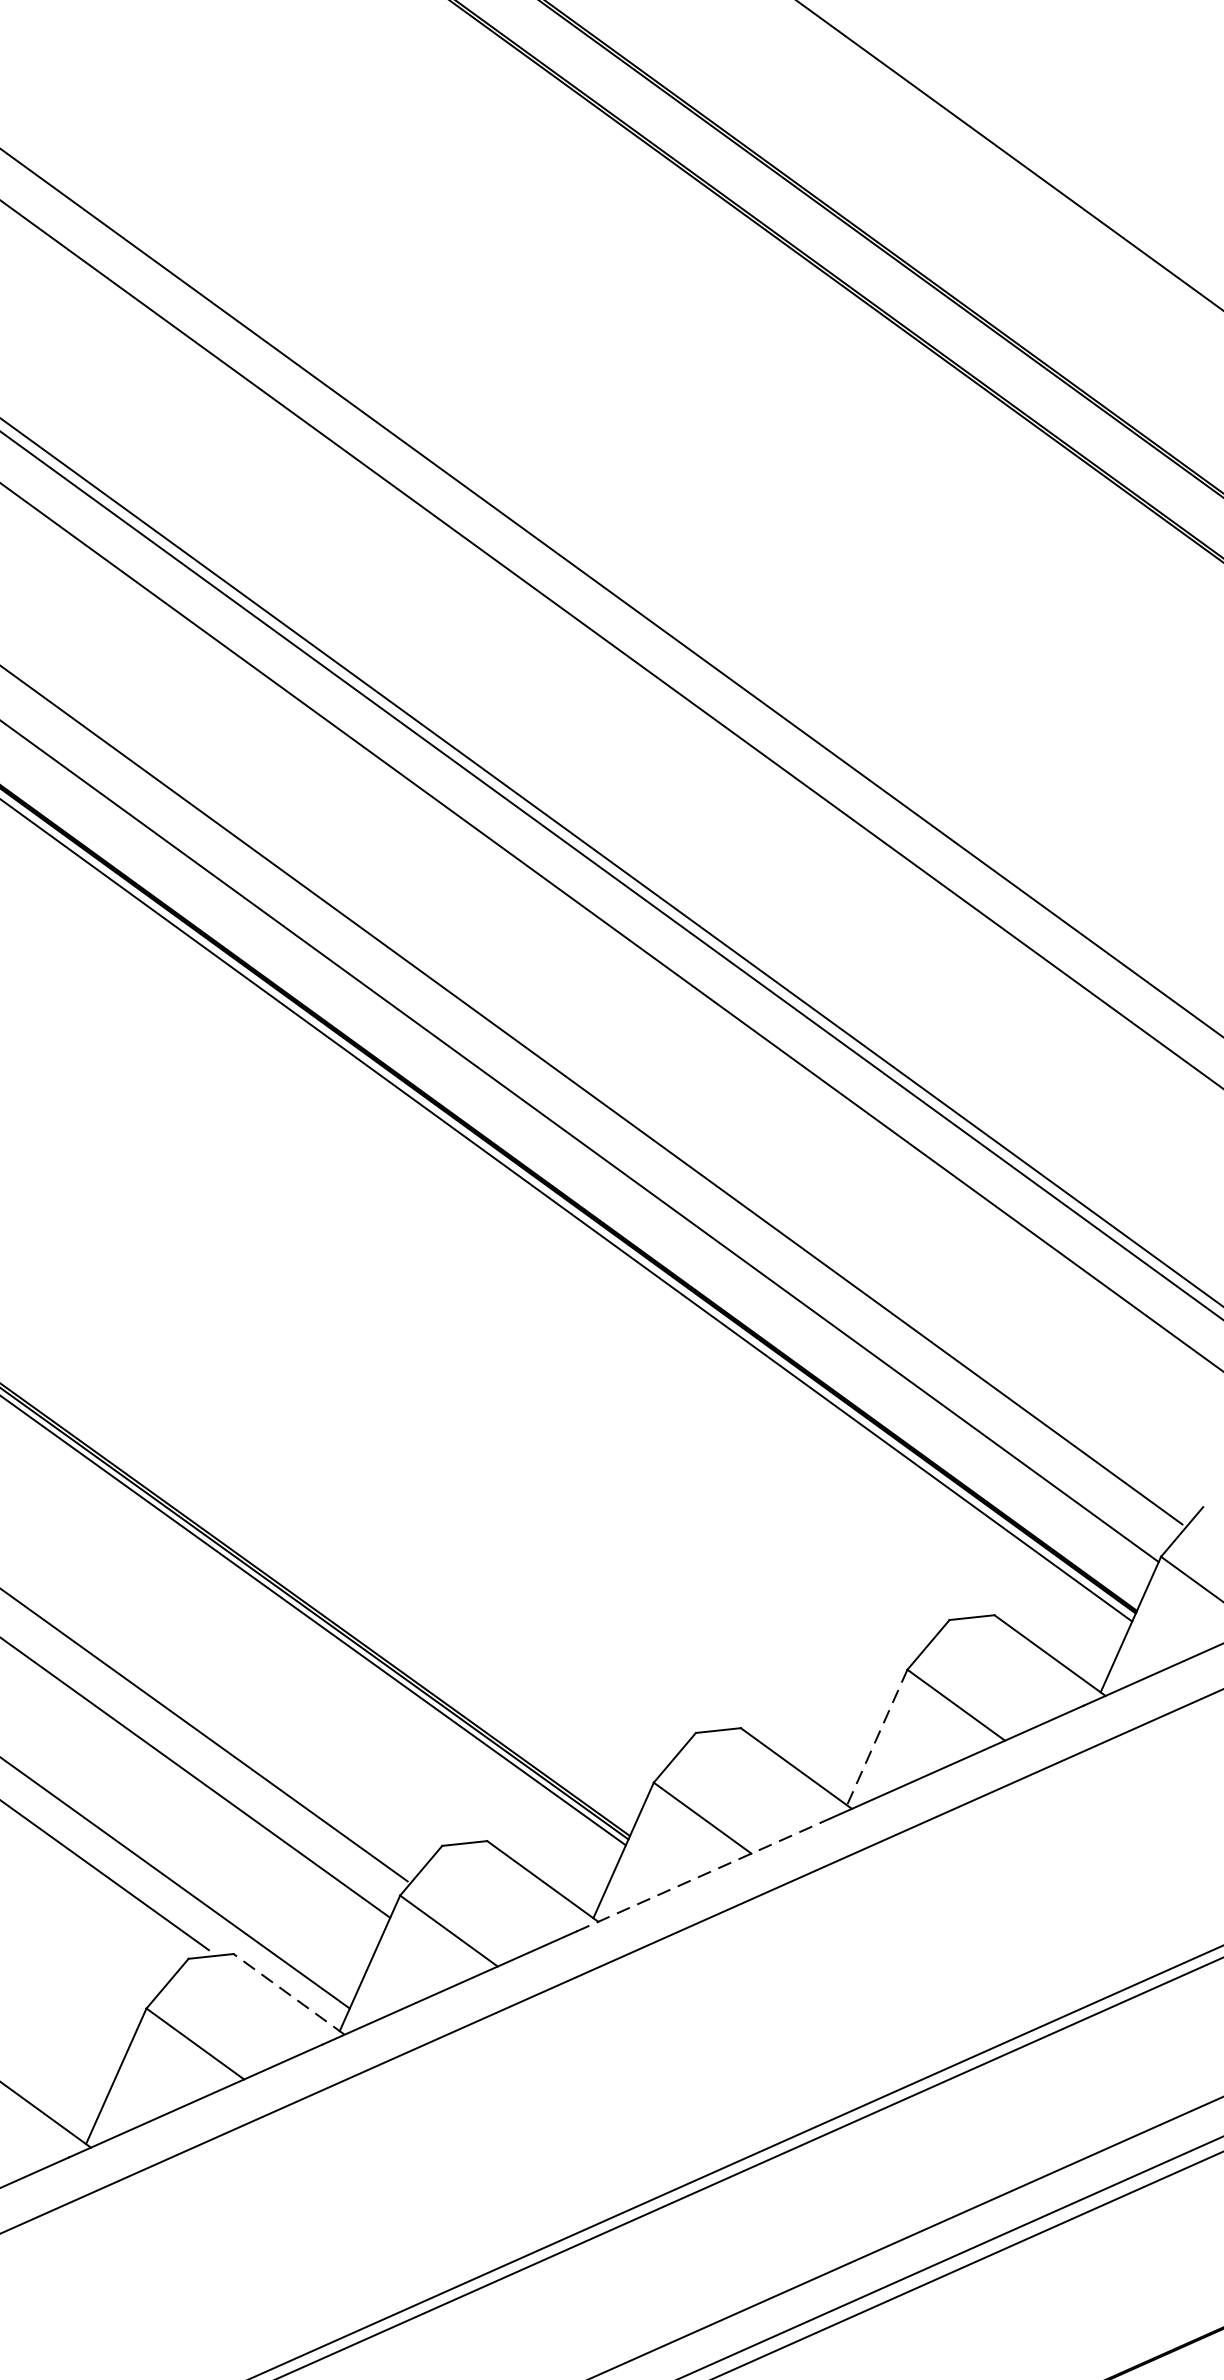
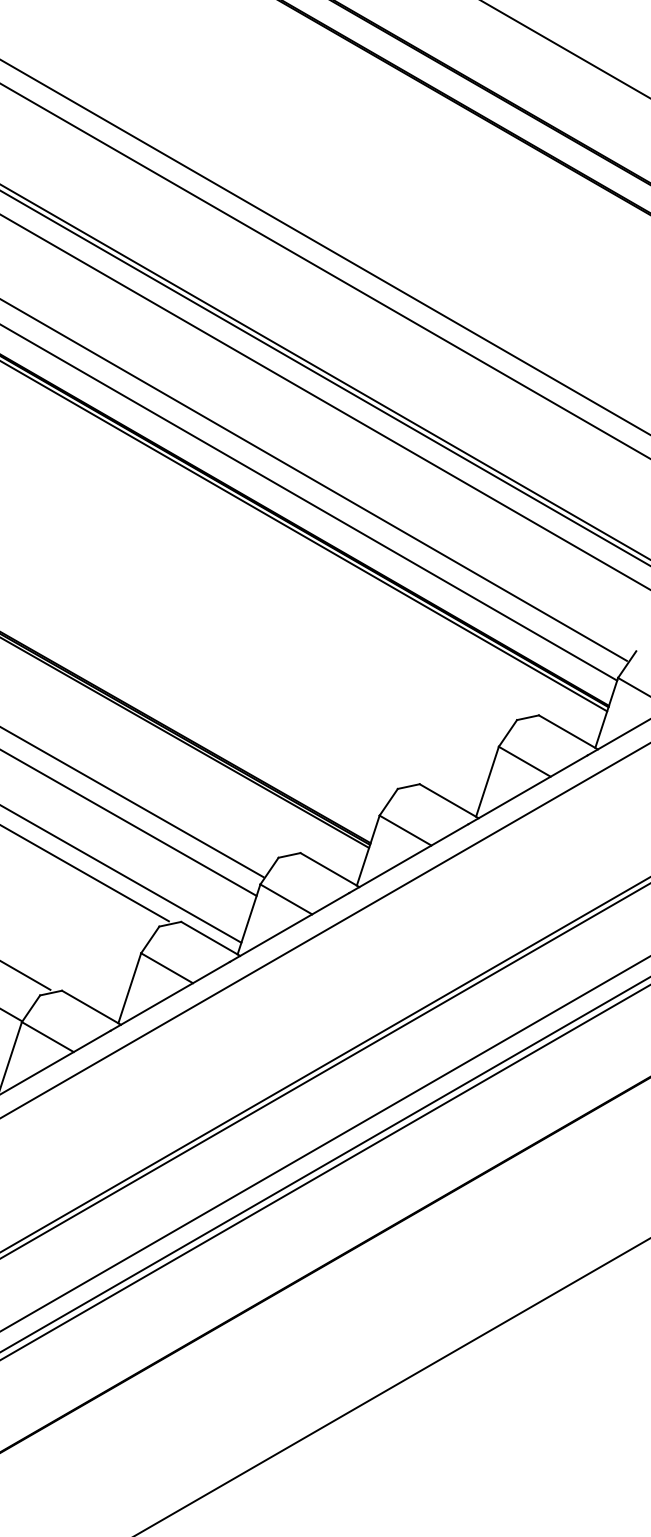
line: (877, 1736) -> (487, 781), dashed -> solid
line: (702, 1874) -> (408, 858), dashed -> solid
line: (288, 1993) -> (210, 938), dashed -> solid

